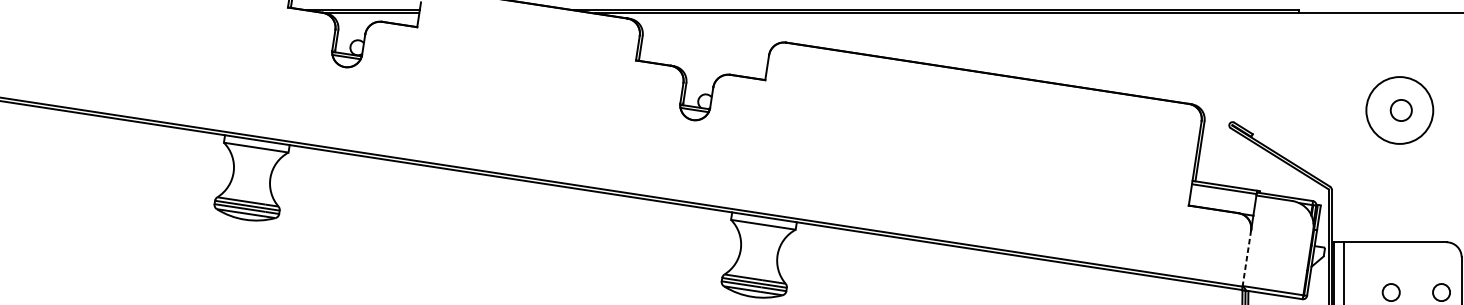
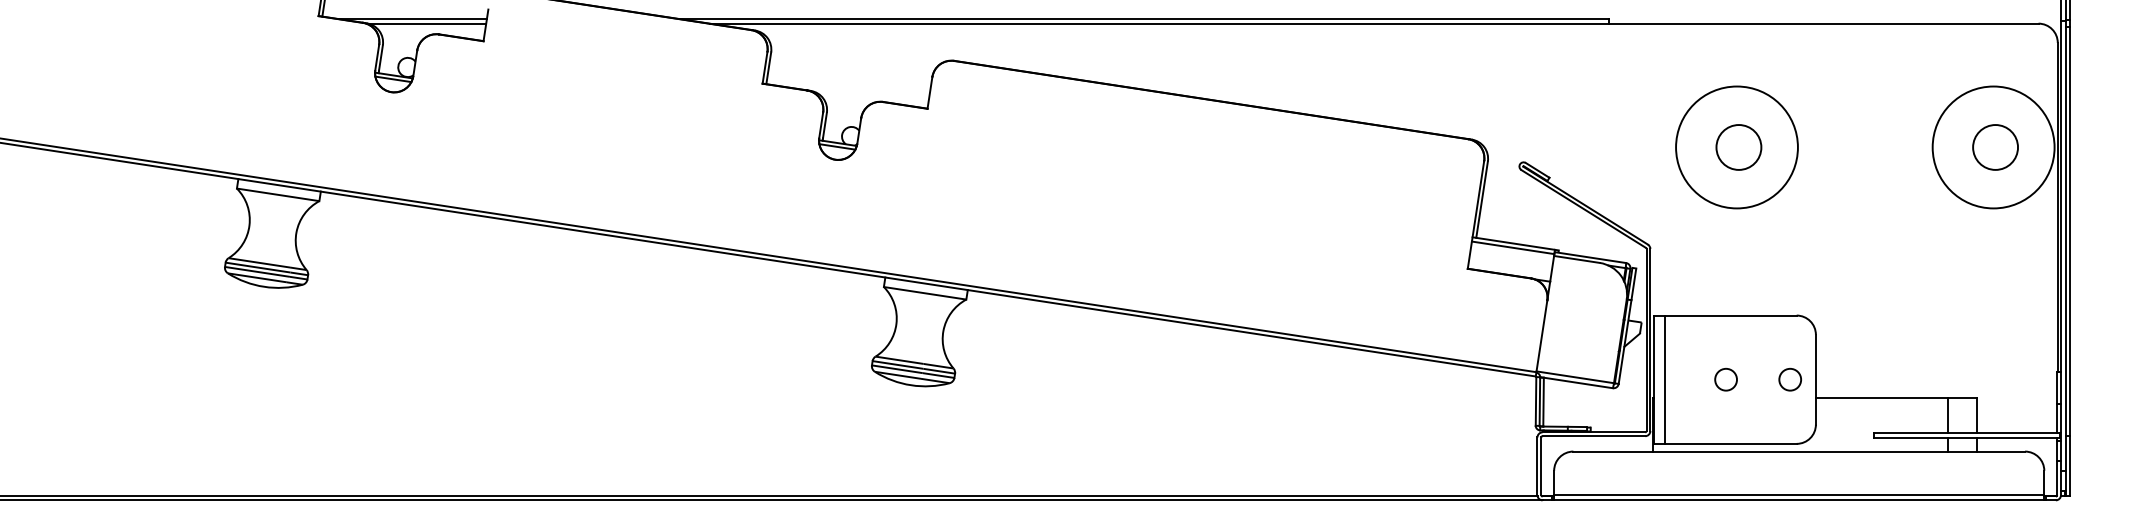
circle: (1399, 110) -> (1736, 147), size x1.43
circle: (1400, 110) -> (1738, 147), size x1.67
line: (1246, 258) -> (1541, 336), dashed -> solid

